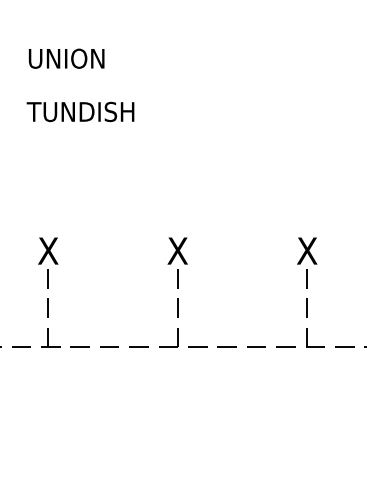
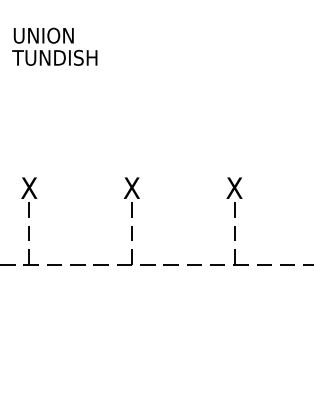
text: (80, 111) -> (54, 57), moved

